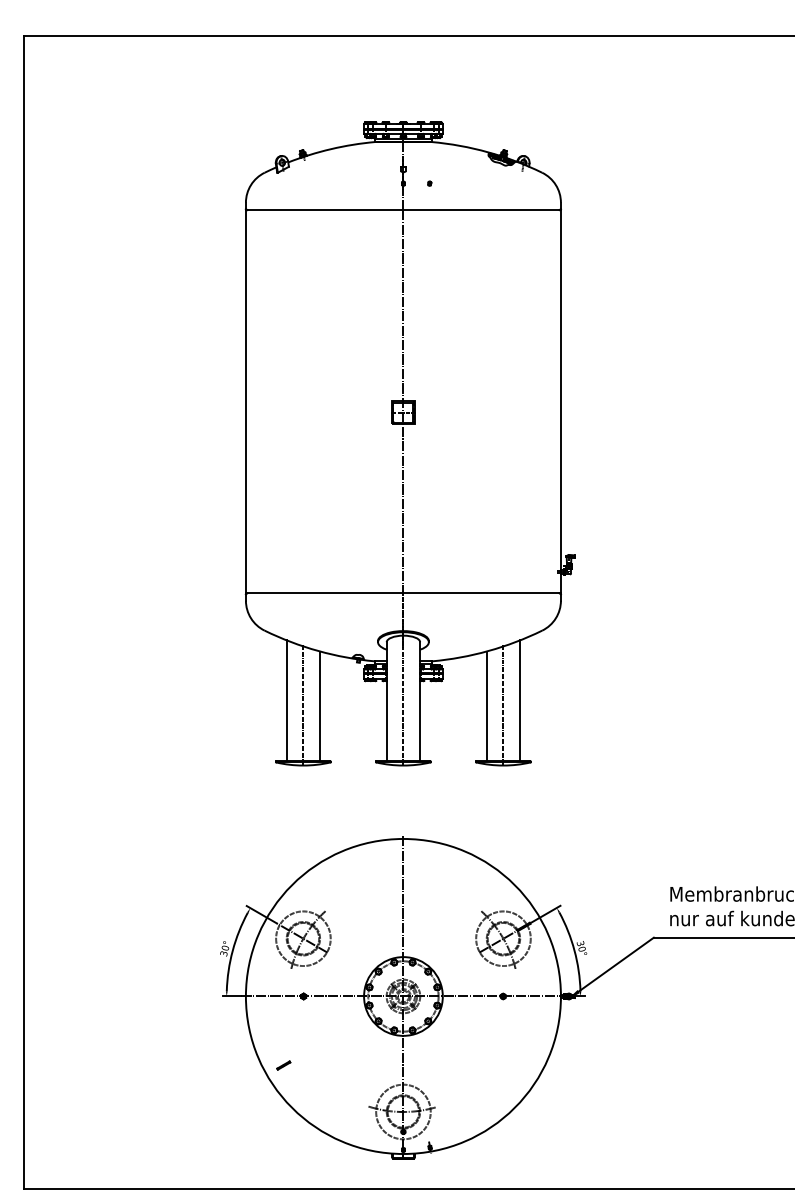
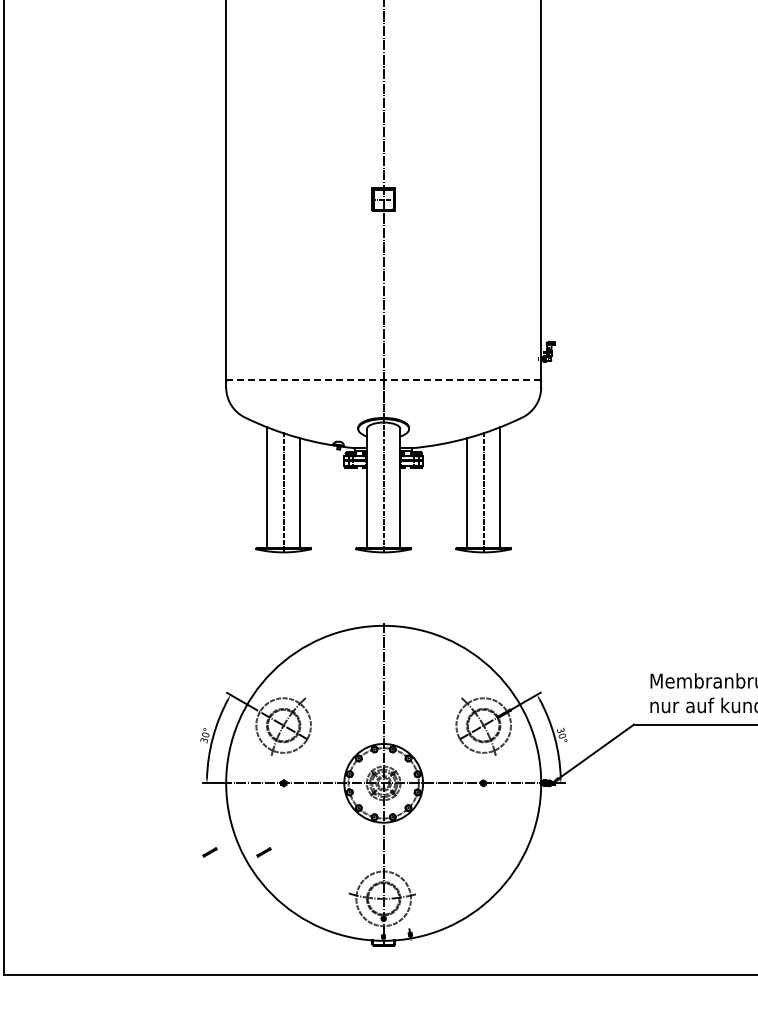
line: (403, 593) -> (383, 380), solid -> dashed
part: (229, 1065) -> (209, 852), added

